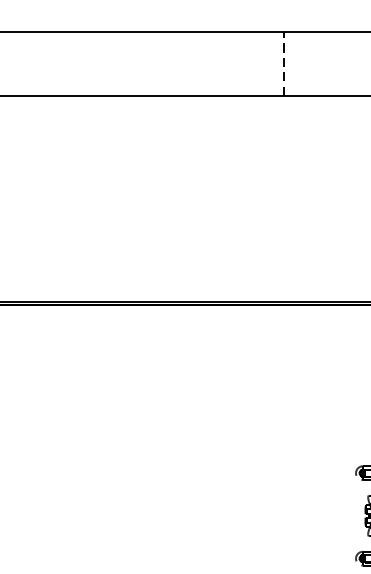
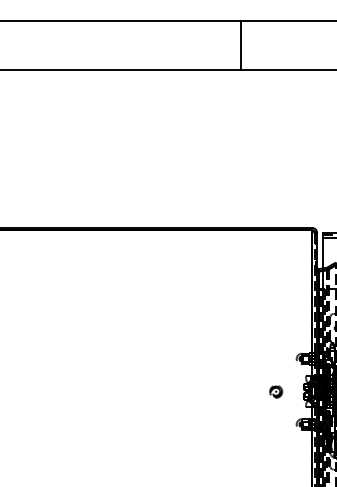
line: (284, 64) -> (241, 45), dashed -> solid
part: (329, 515) -> (276, 391), added

